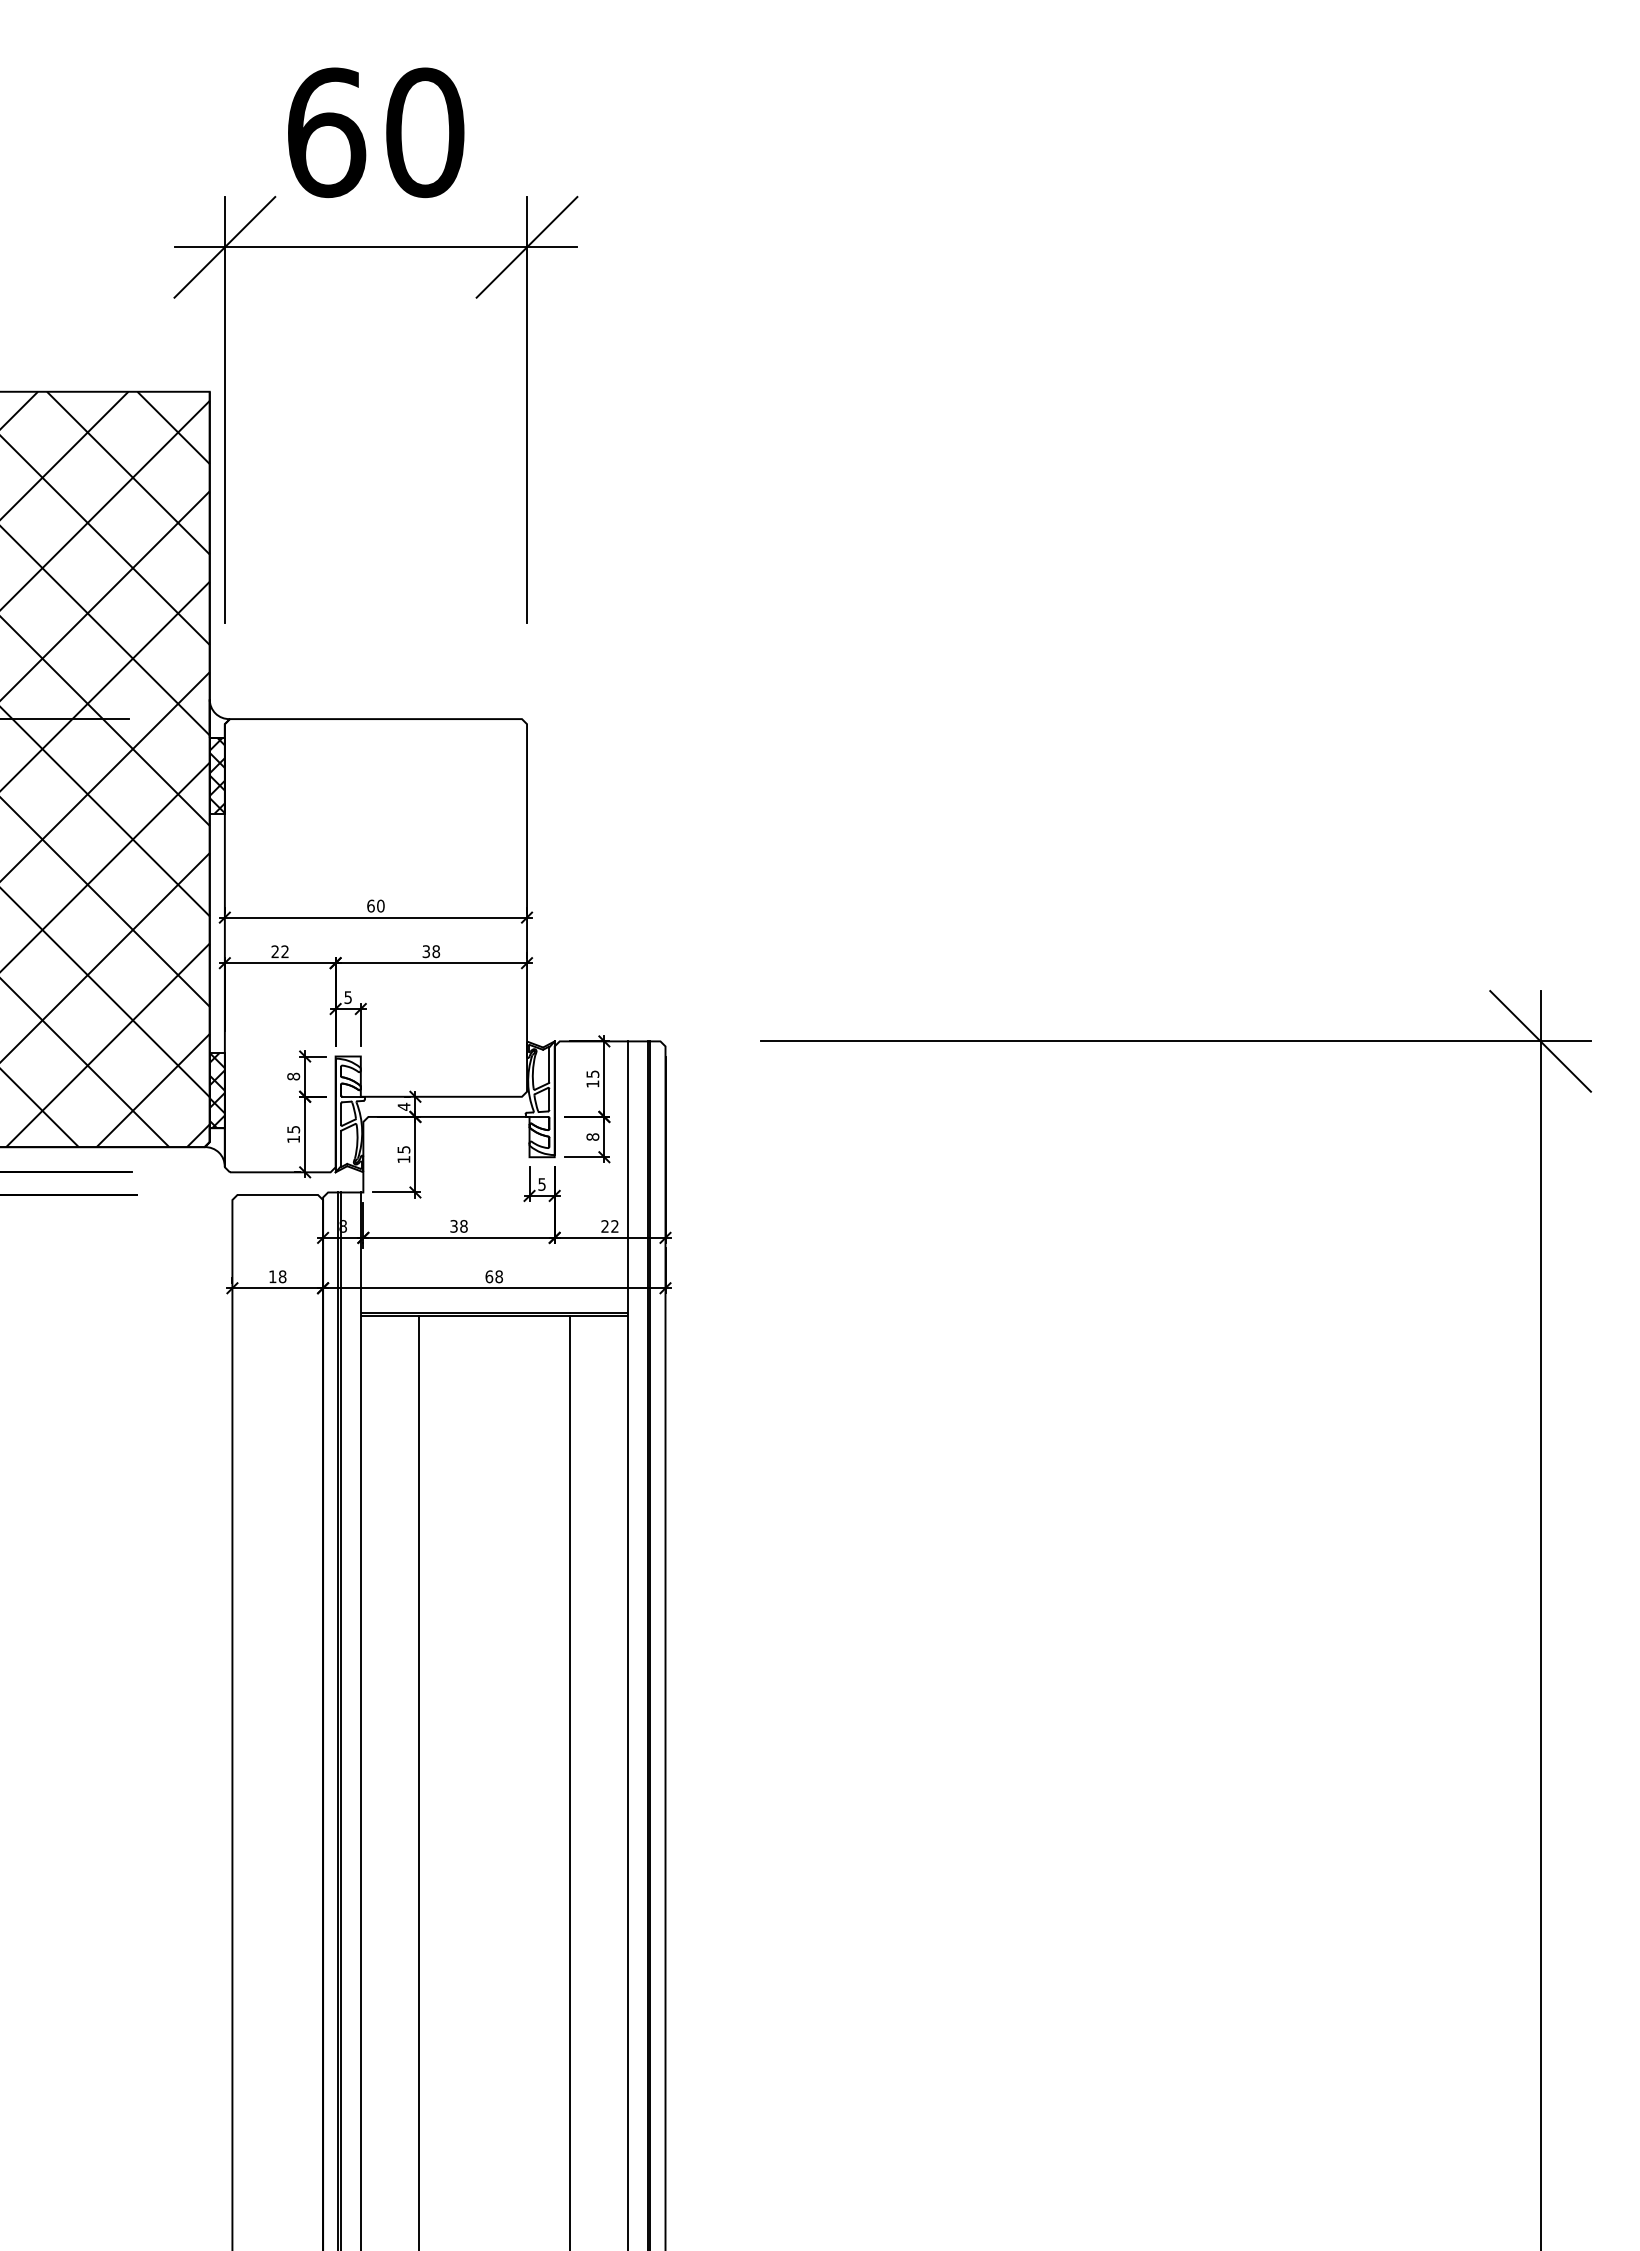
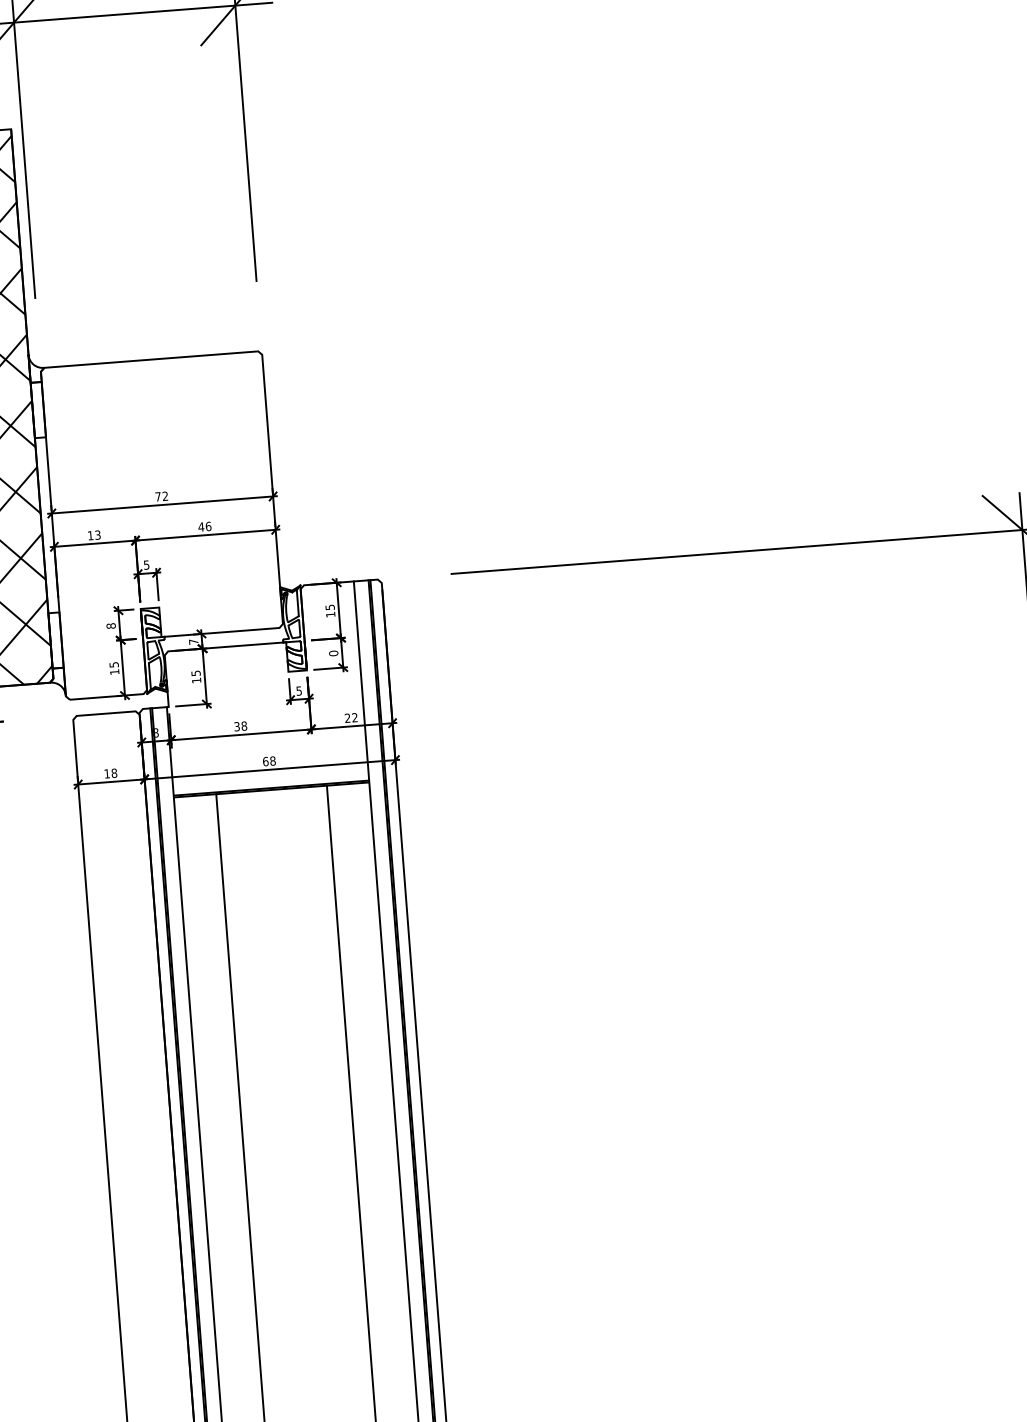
hatch: (216, 775) -> (37, 409), removed
text: (375, 905) -> (161, 496), 60 -> 72
text: (279, 951) -> (93, 535), 22 -> 13
text: (431, 951) -> (205, 526), 38 -> 46
hatch: (216, 1090) -> (55, 640), removed
text: (403, 1106) -> (193, 641), 4 -> 7
text: (592, 1136) -> (333, 653), 8 -> 0

